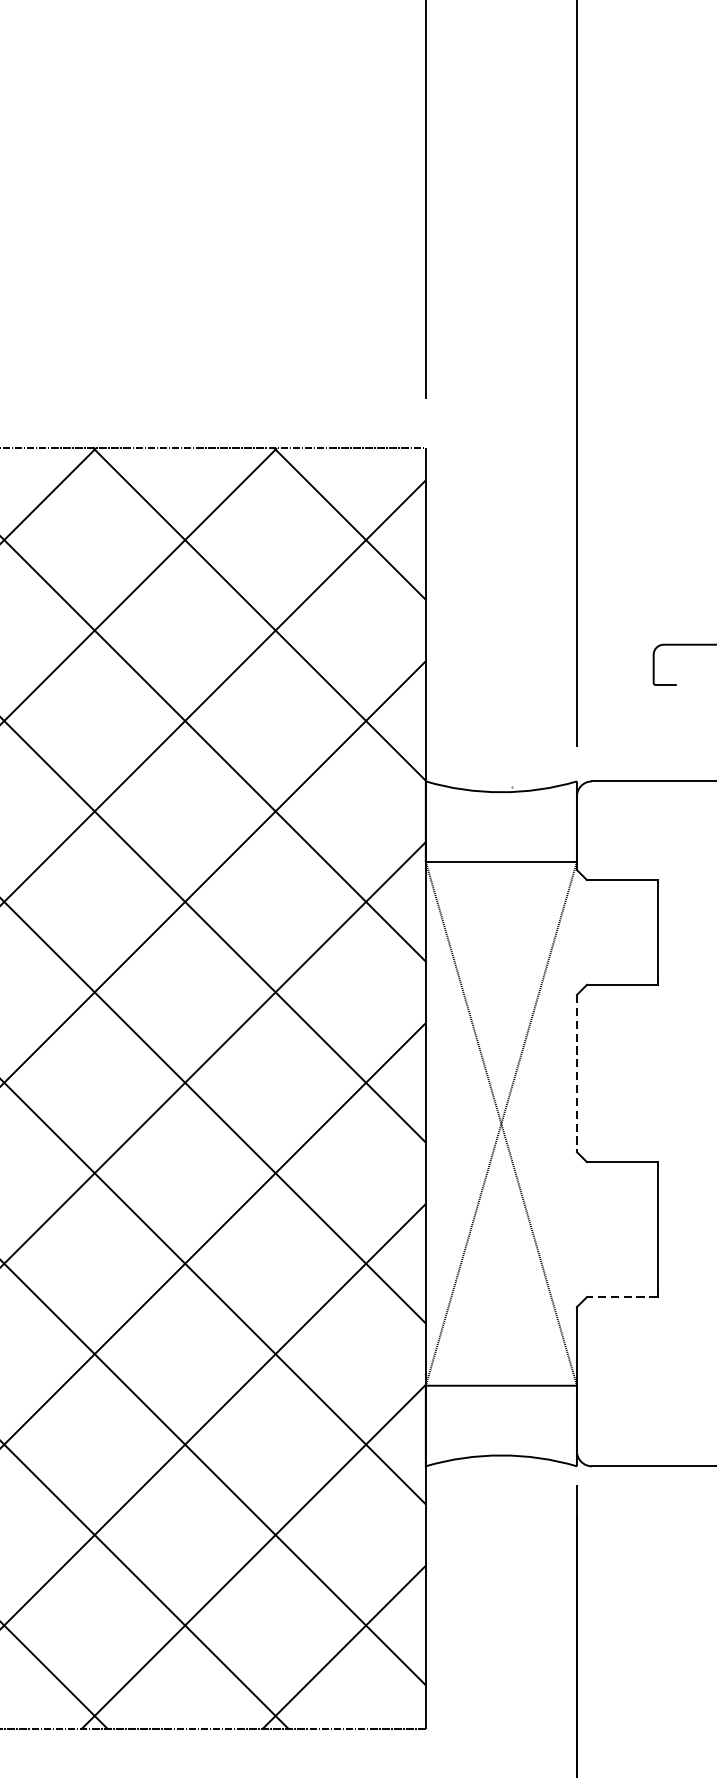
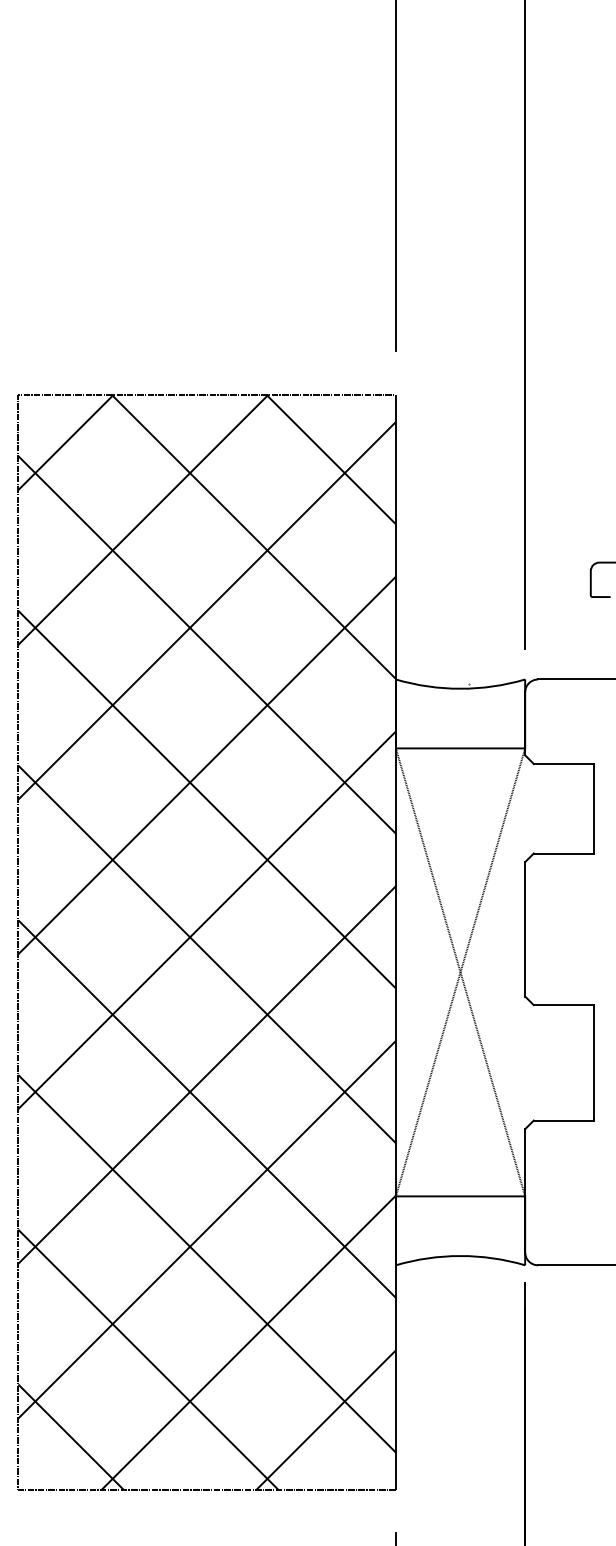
line: (577, 1073) -> (525, 929), dashed -> solid
line: (621, 1297) -> (563, 1120), dashed -> solid

